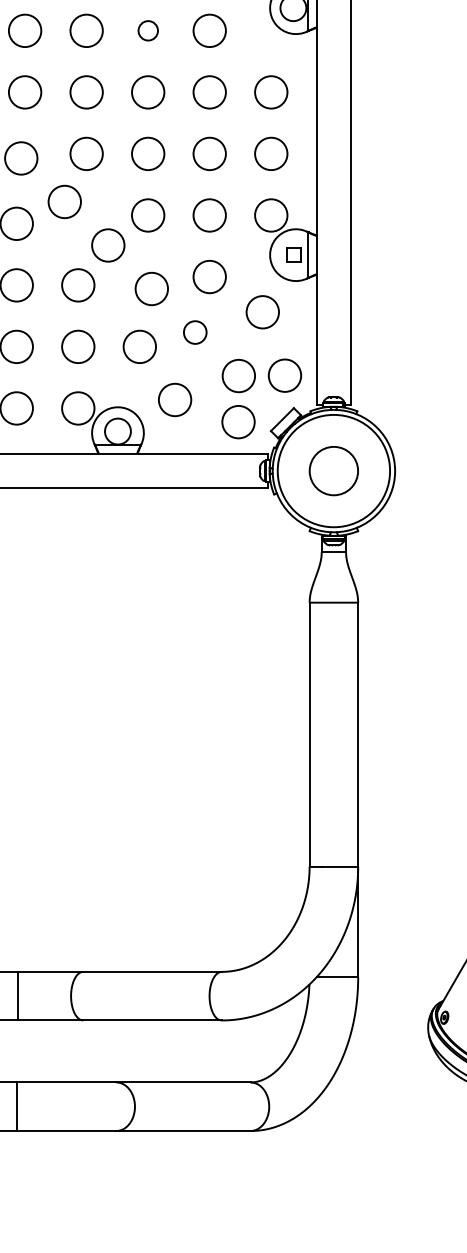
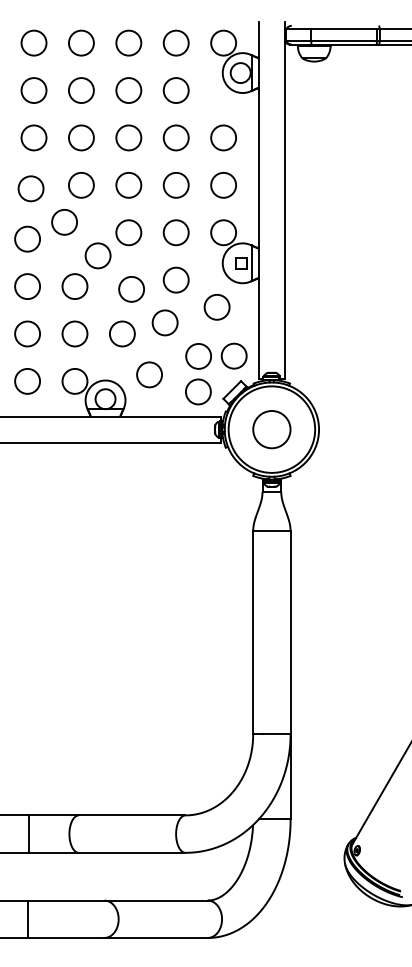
circle: (147, 30) -> (128, 90), size x1.67
circle: (194, 331) -> (164, 322), size x1.43

